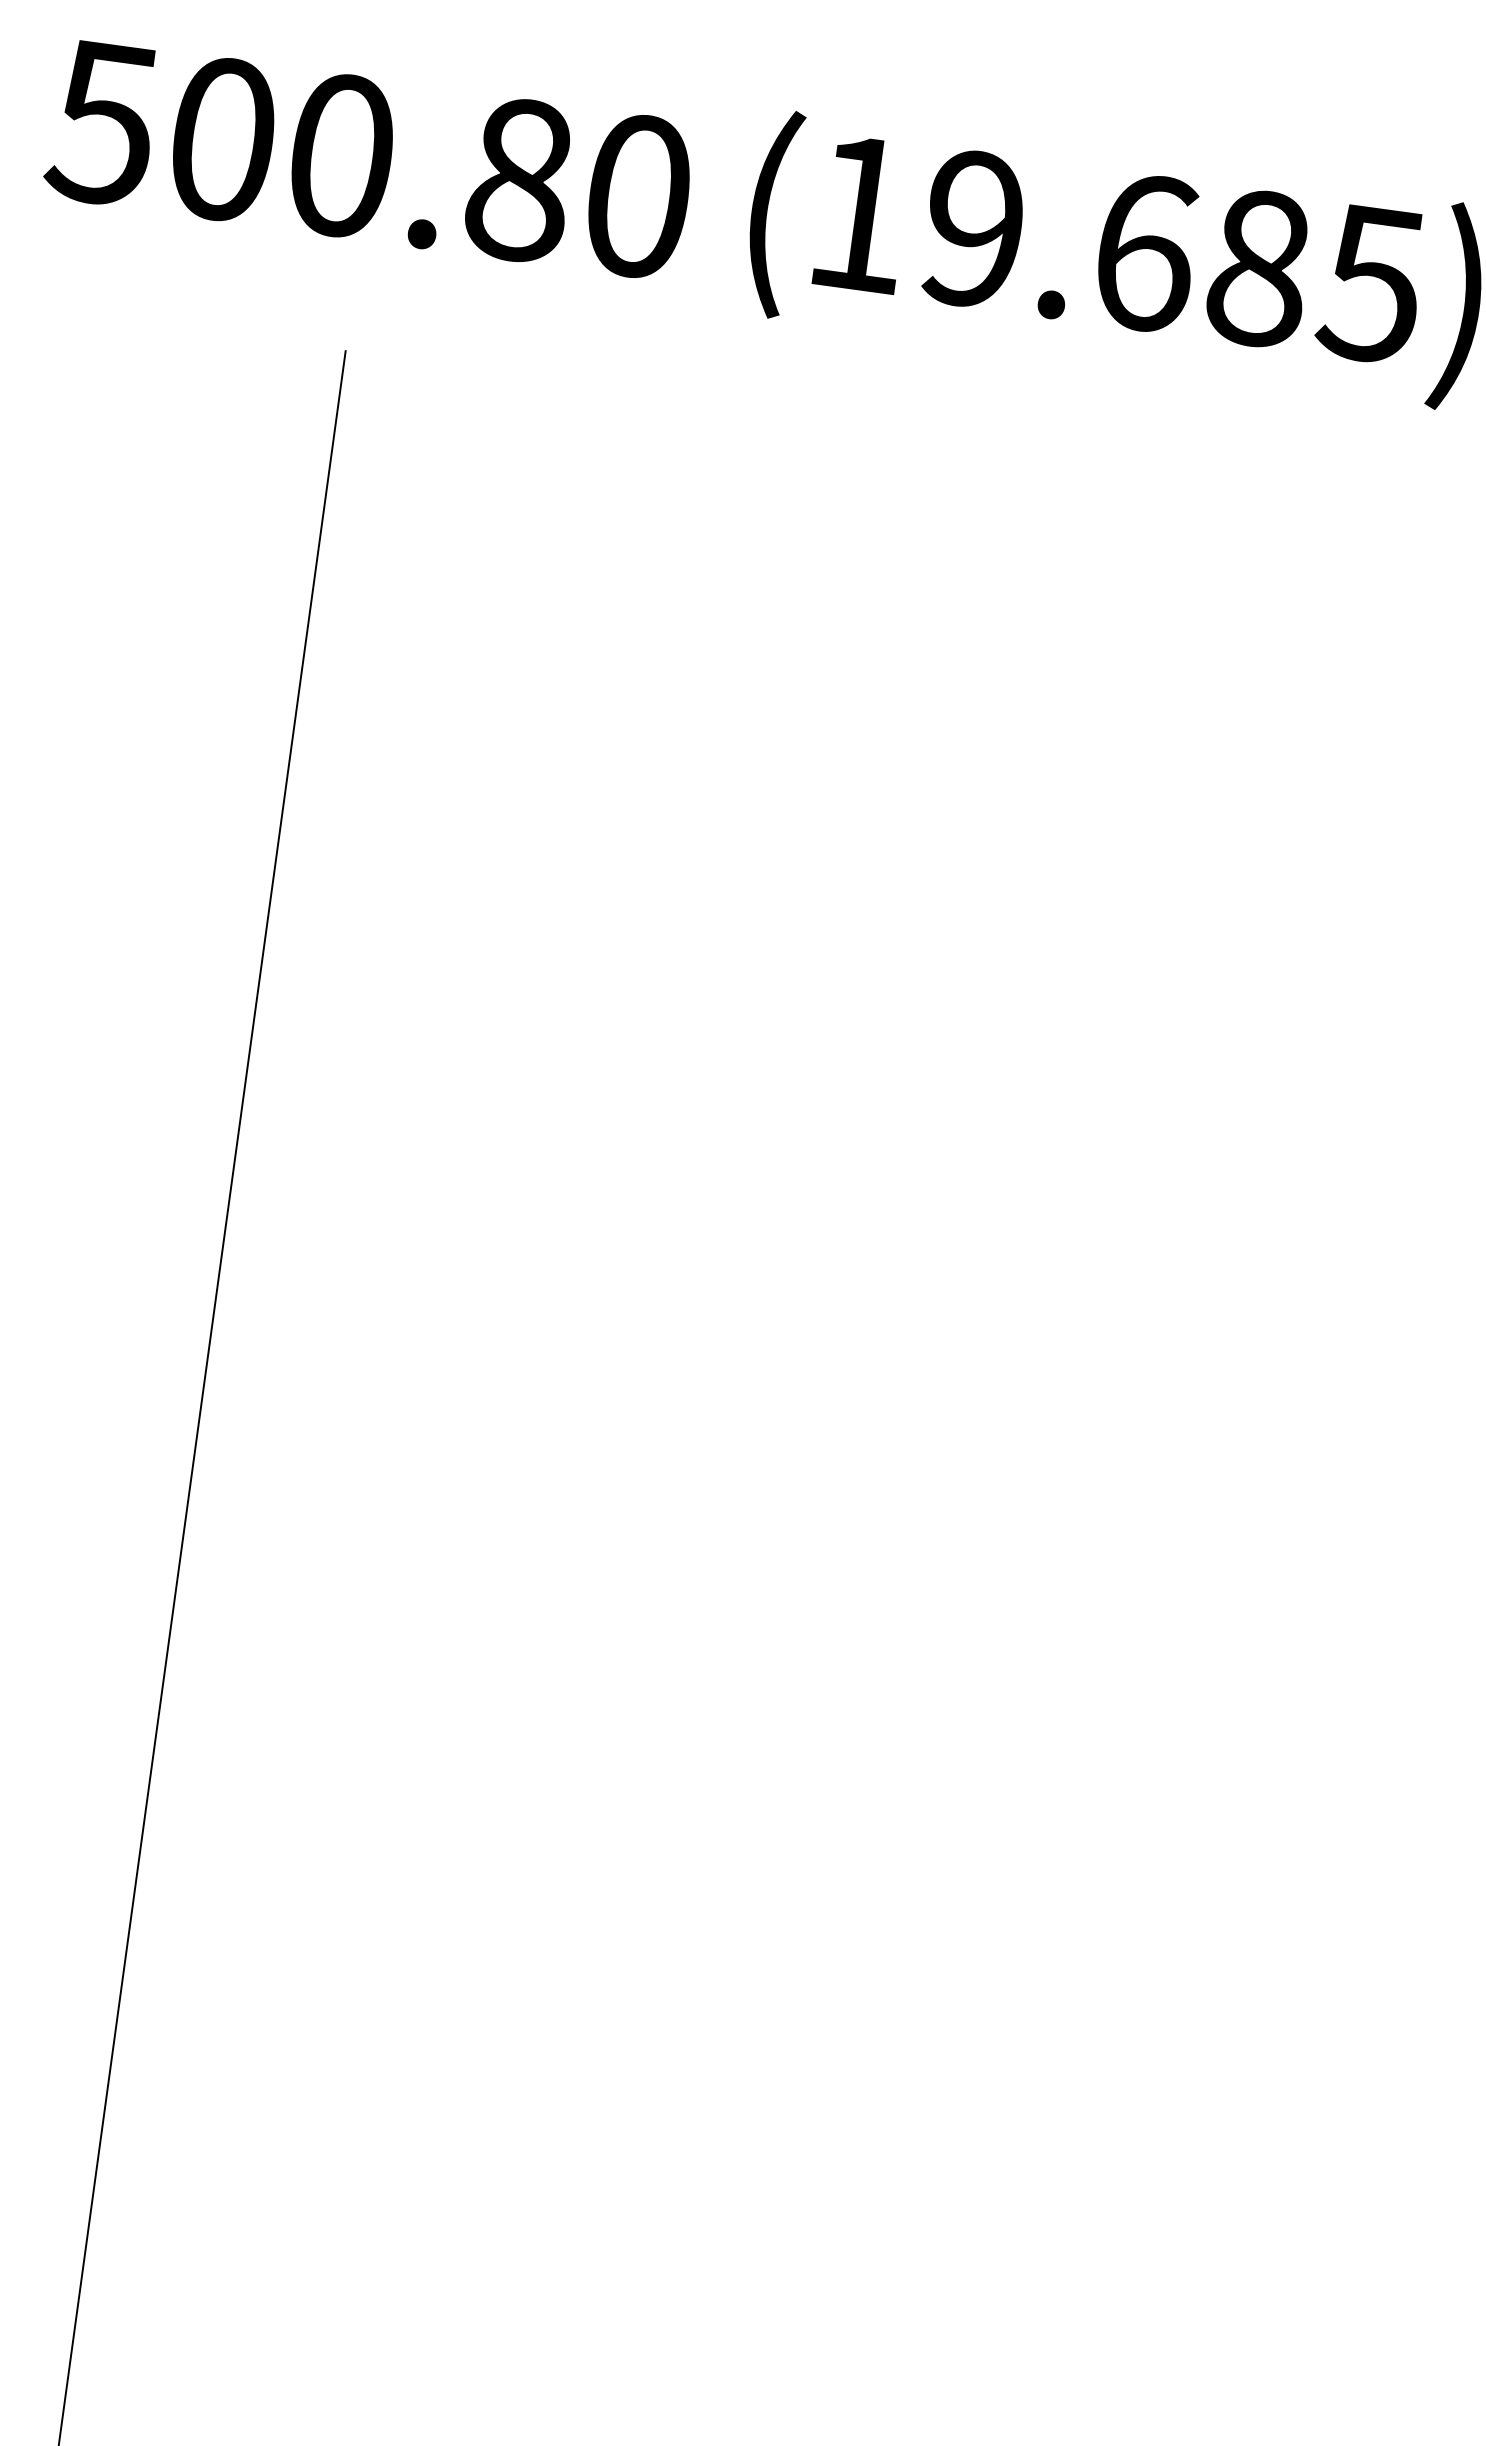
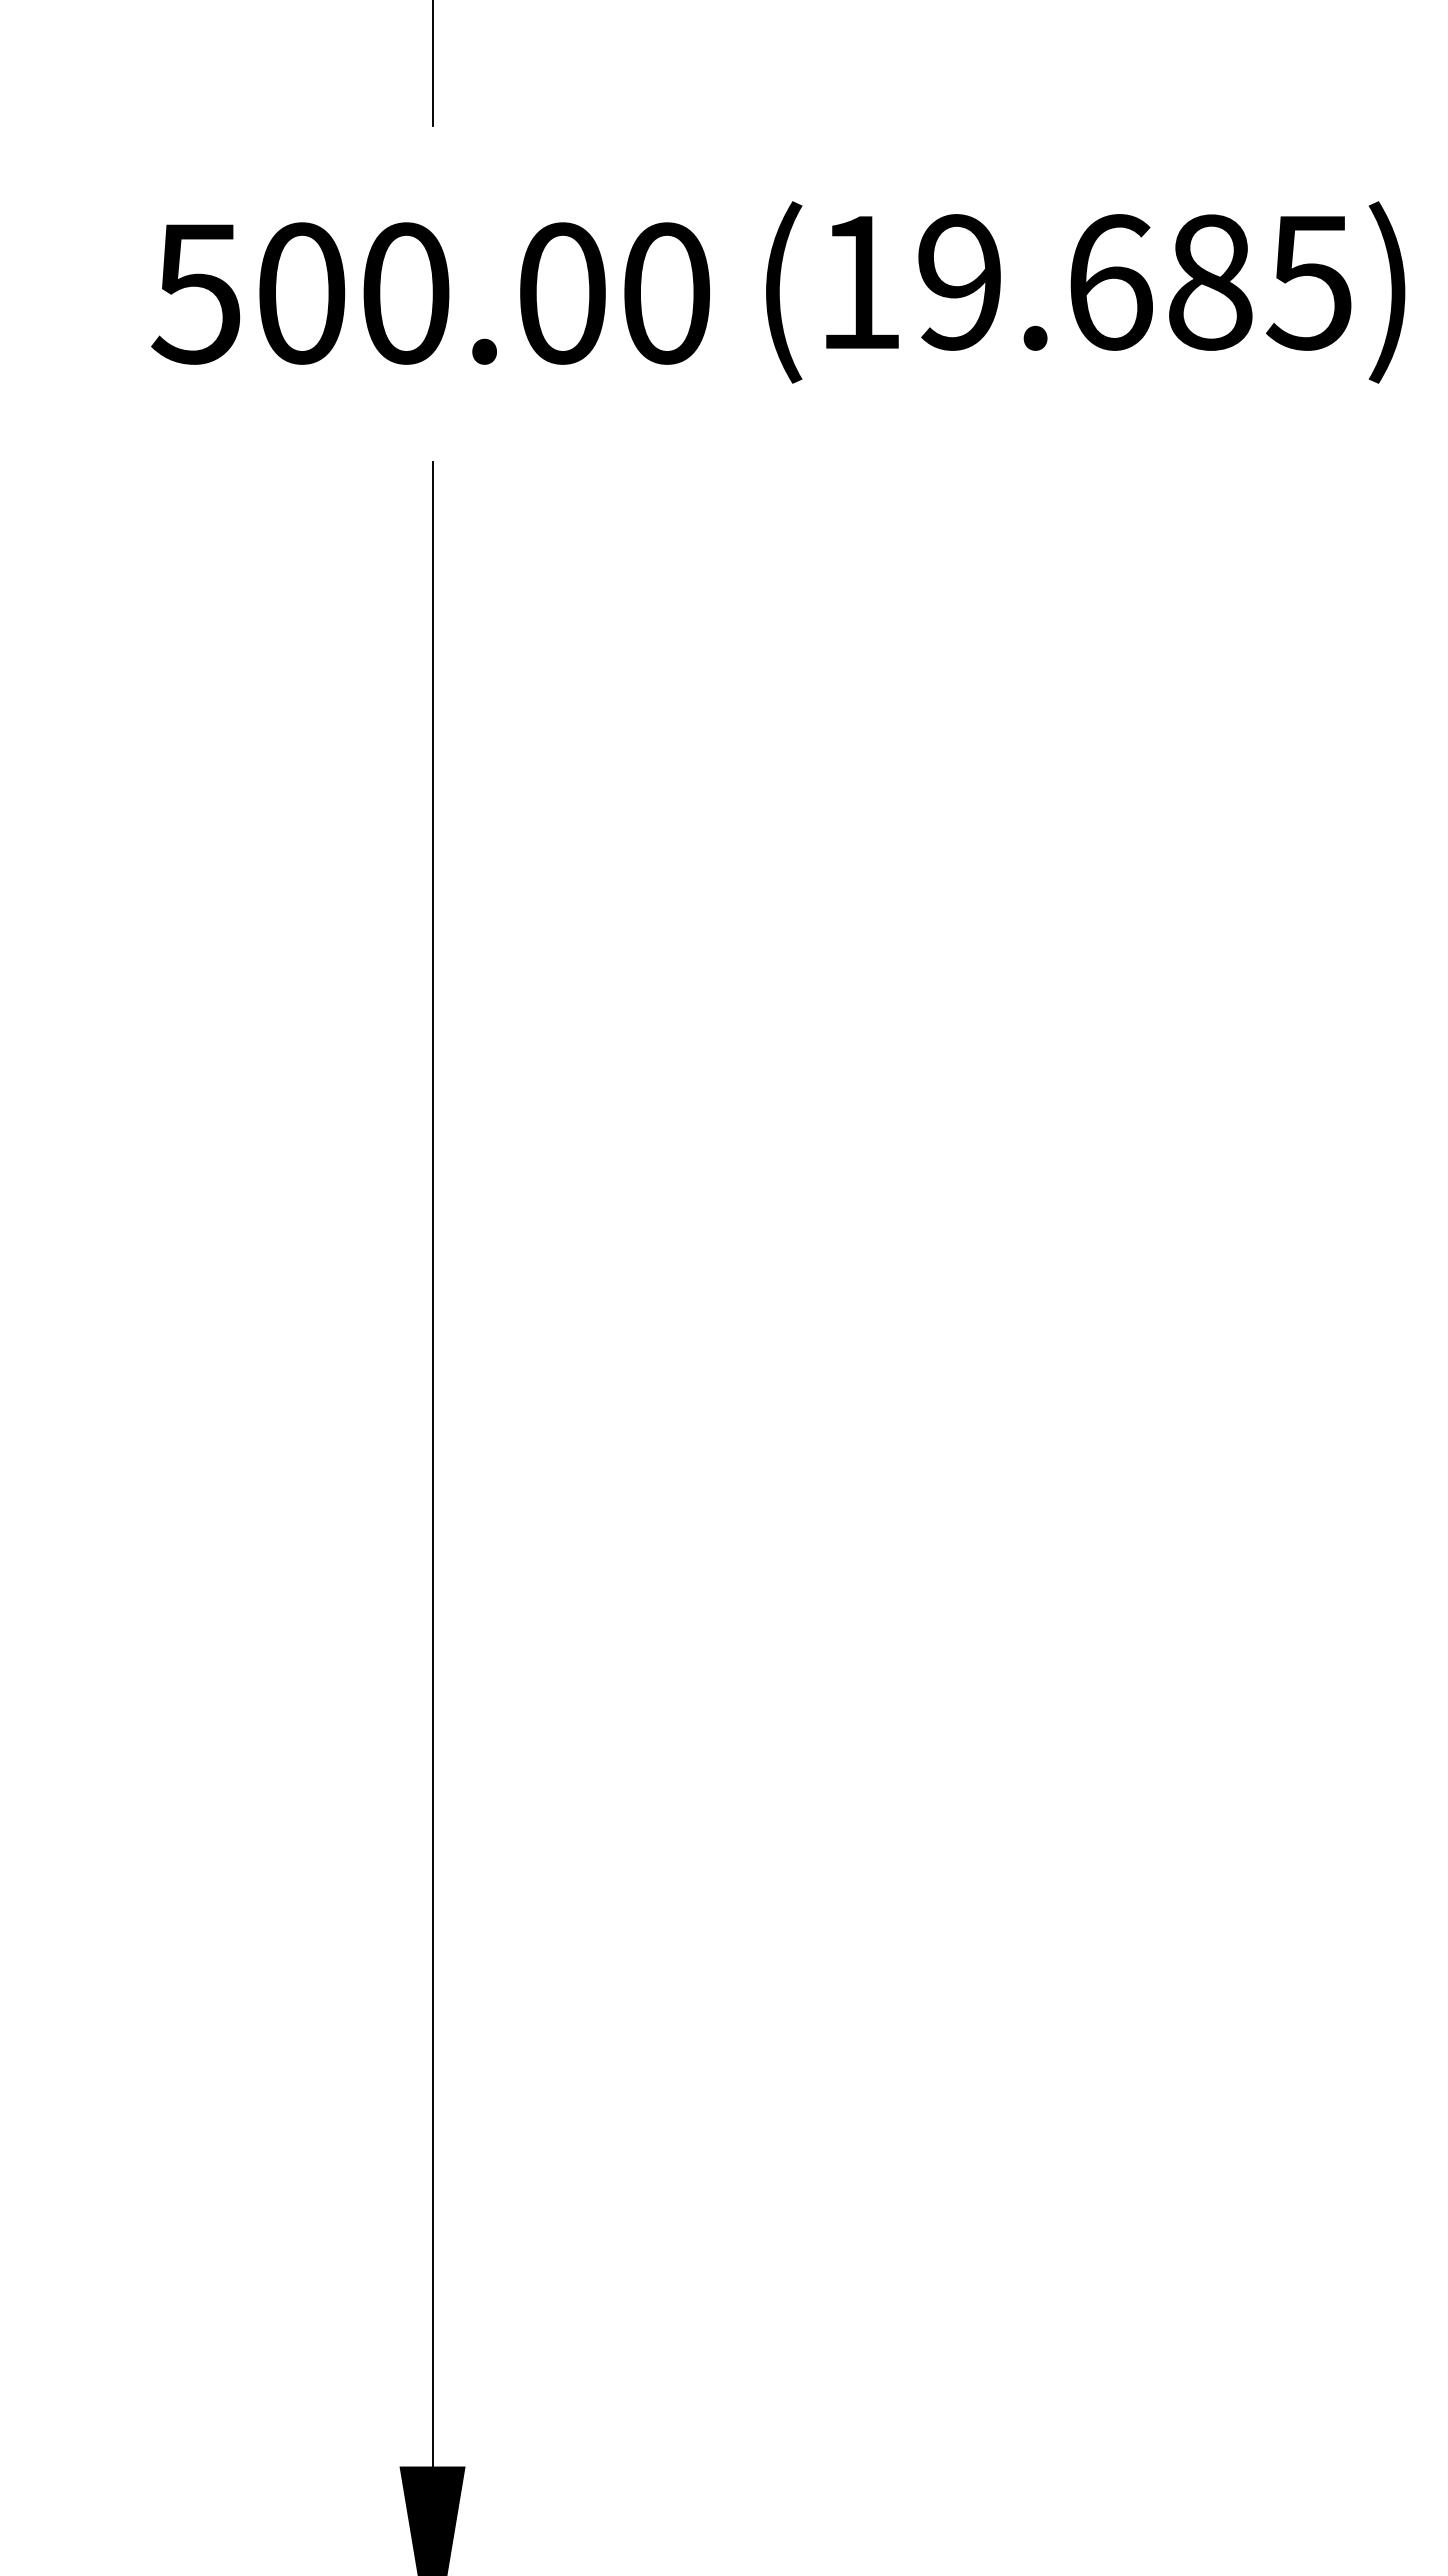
text: (519, 180) -> (562, 293), 500.80 -> 500.00

